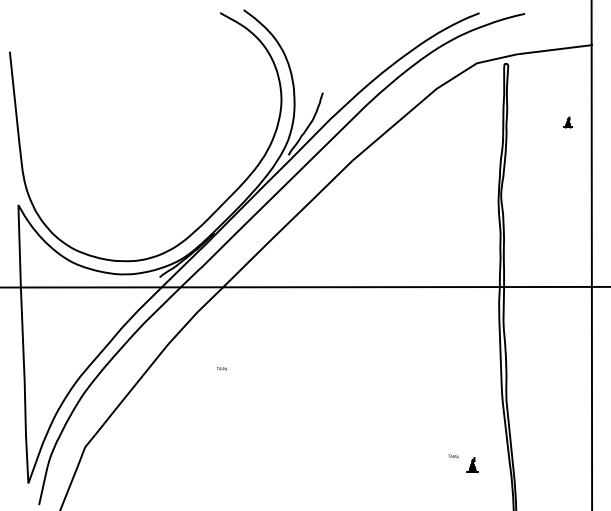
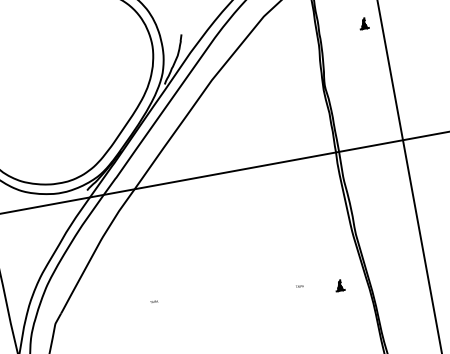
part: (568, 122) -> (364, 23), size x1.43
text: (222, 368) -> (154, 301), moved
text: (453, 456) -> (299, 286), moved

